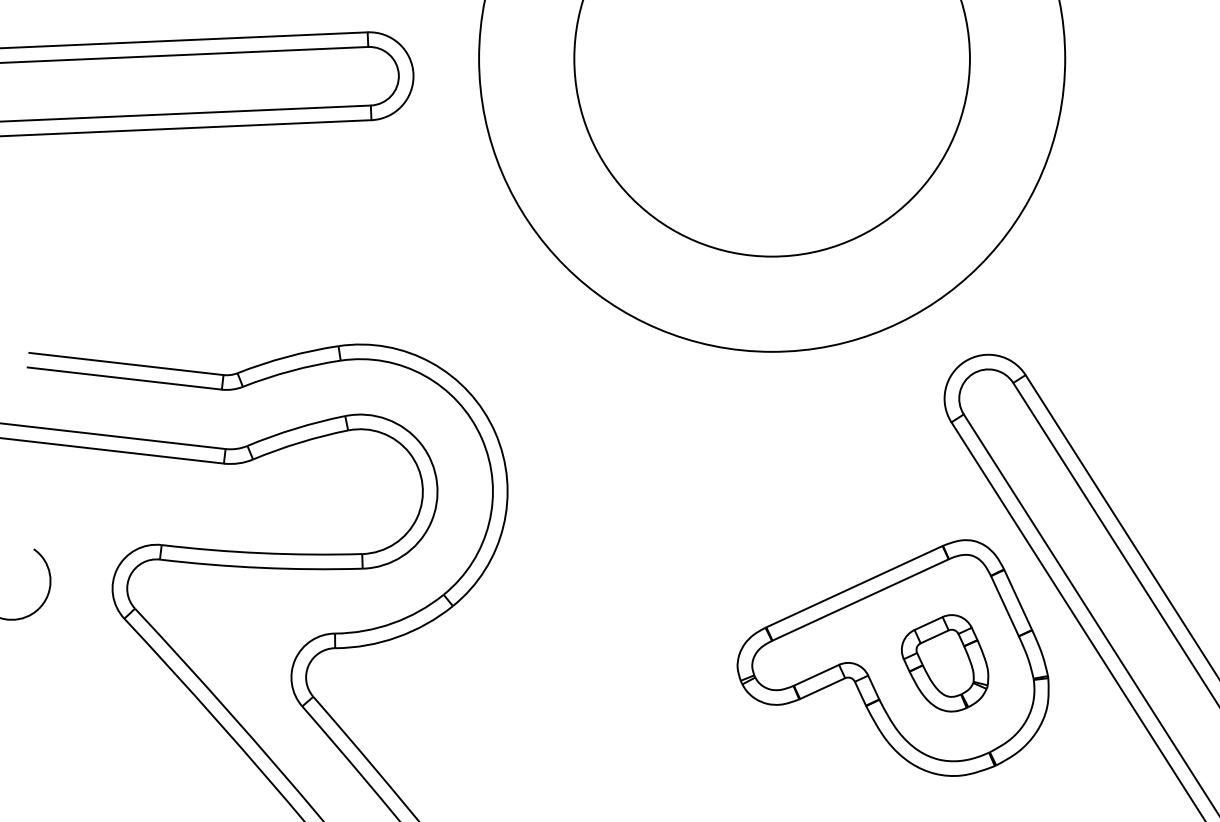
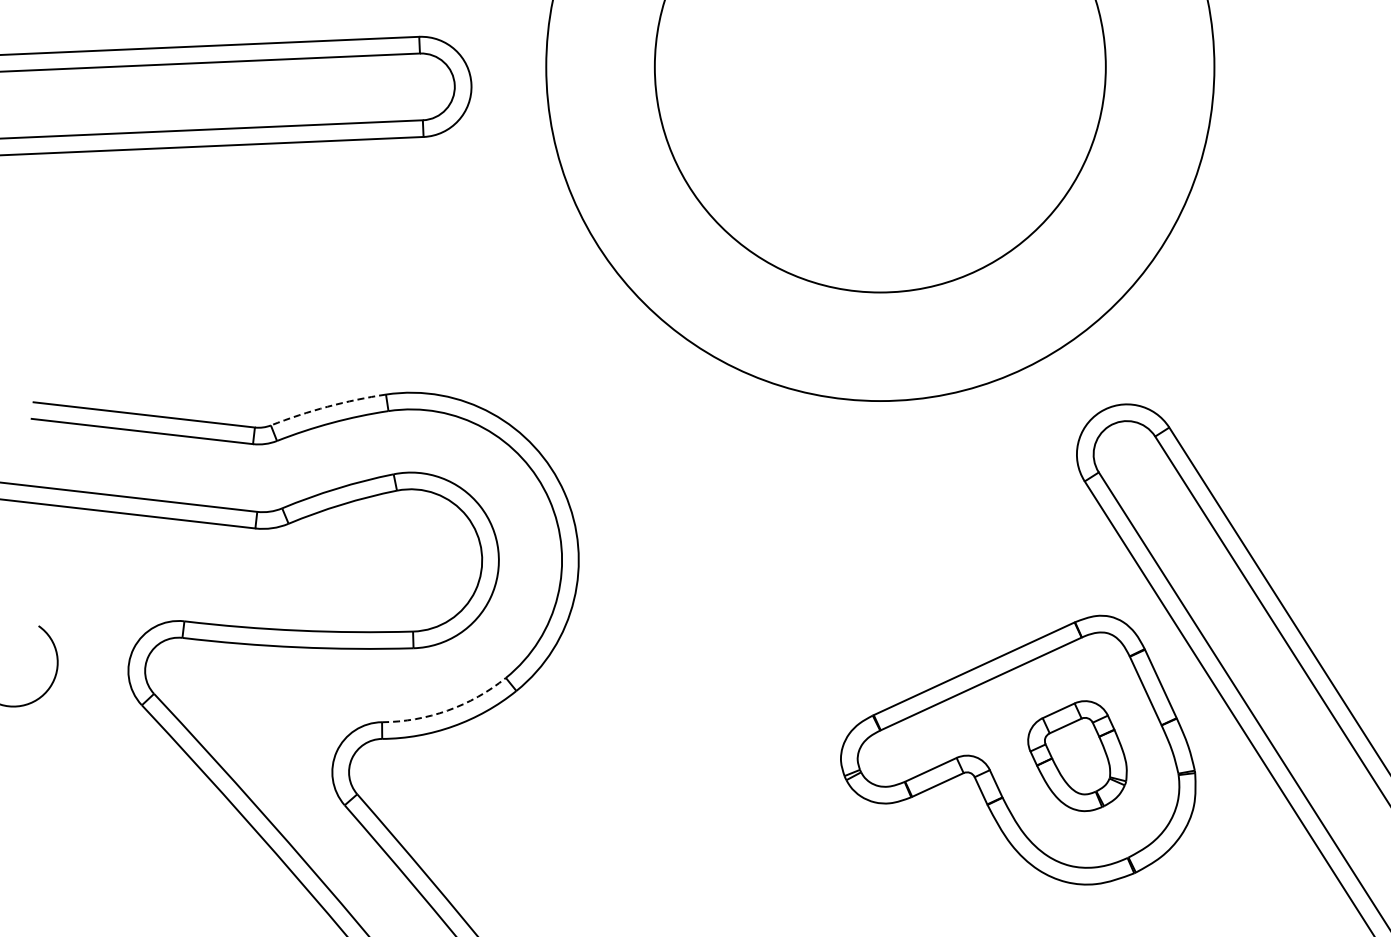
arc: (287, 356) -> (327, 406), solid -> dashed
arc: (392, 623) -> (447, 710), solid -> dashed

